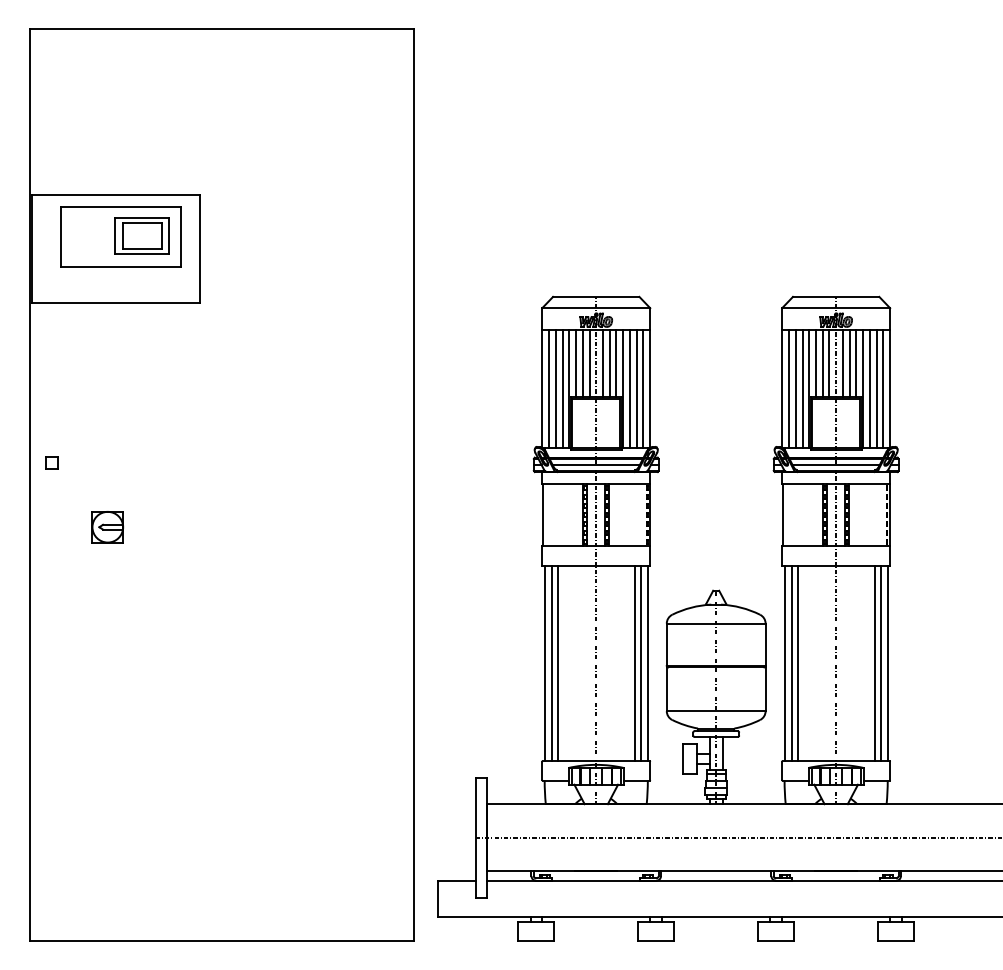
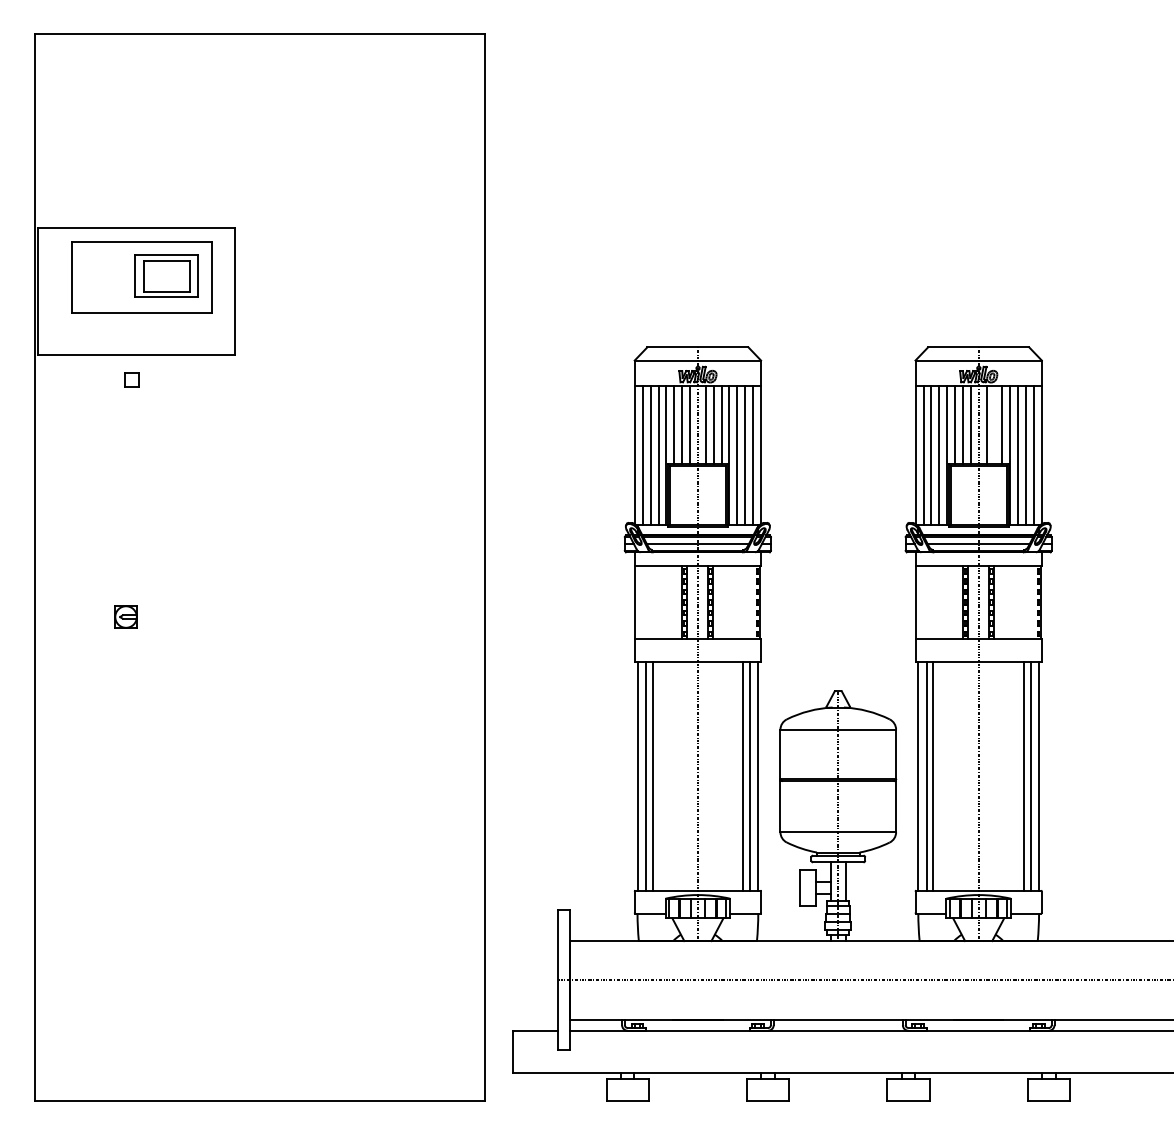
line: (849, 363) -> (994, 425), removed
part: (51, 462) -> (131, 379), moved
part: (107, 527) -> (125, 617), size x0.6

